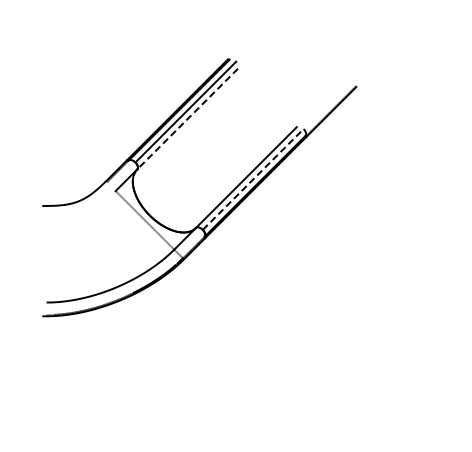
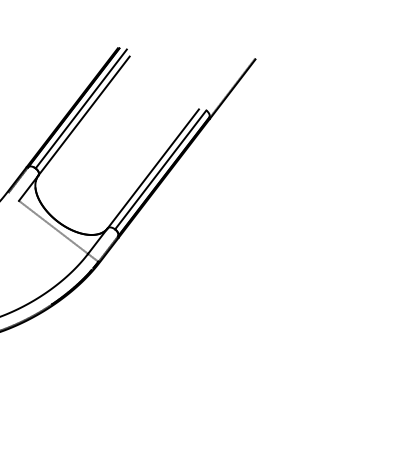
line: (187, 119) -> (84, 116), dashed -> solid
line: (253, 179) -> (161, 169), dashed -> solid

